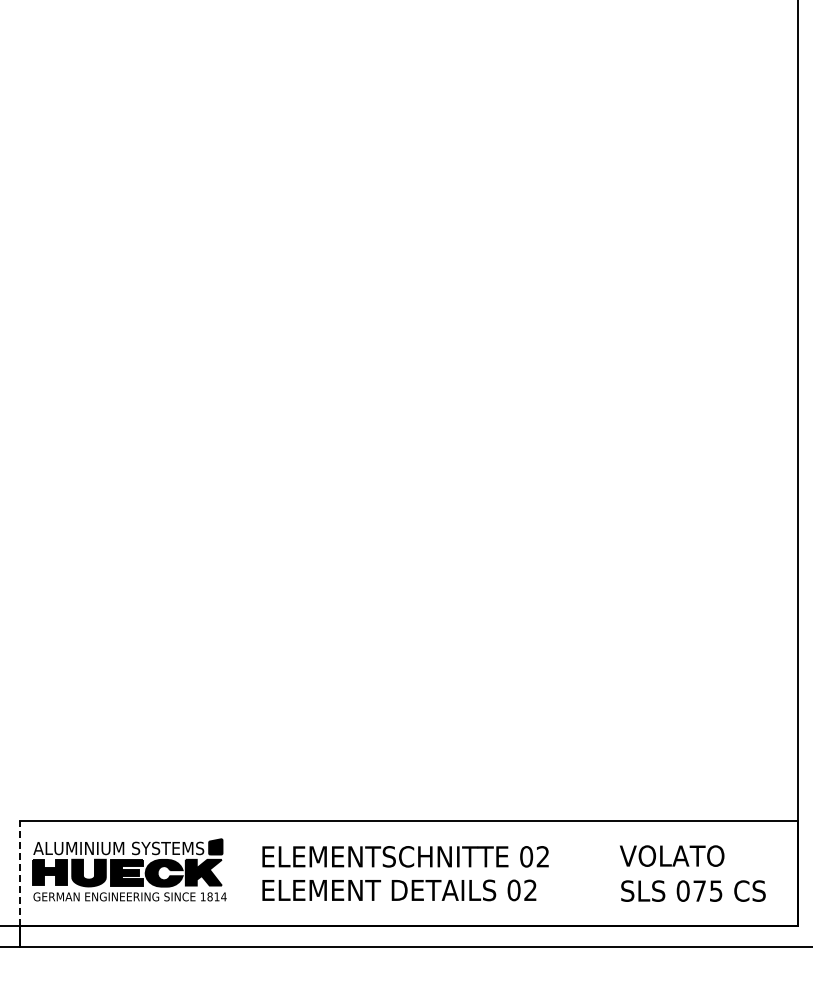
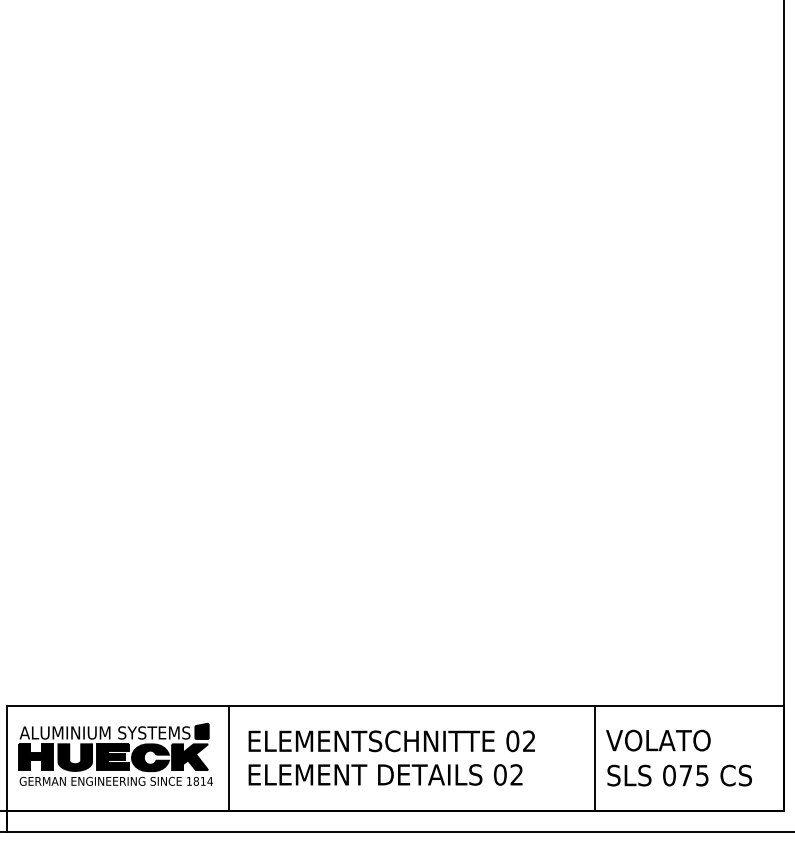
line: (20, 873) -> (6, 758), dashed -> solid
line: (243, 873) -> (229, 758), added
line: (608, 873) -> (594, 758), added

